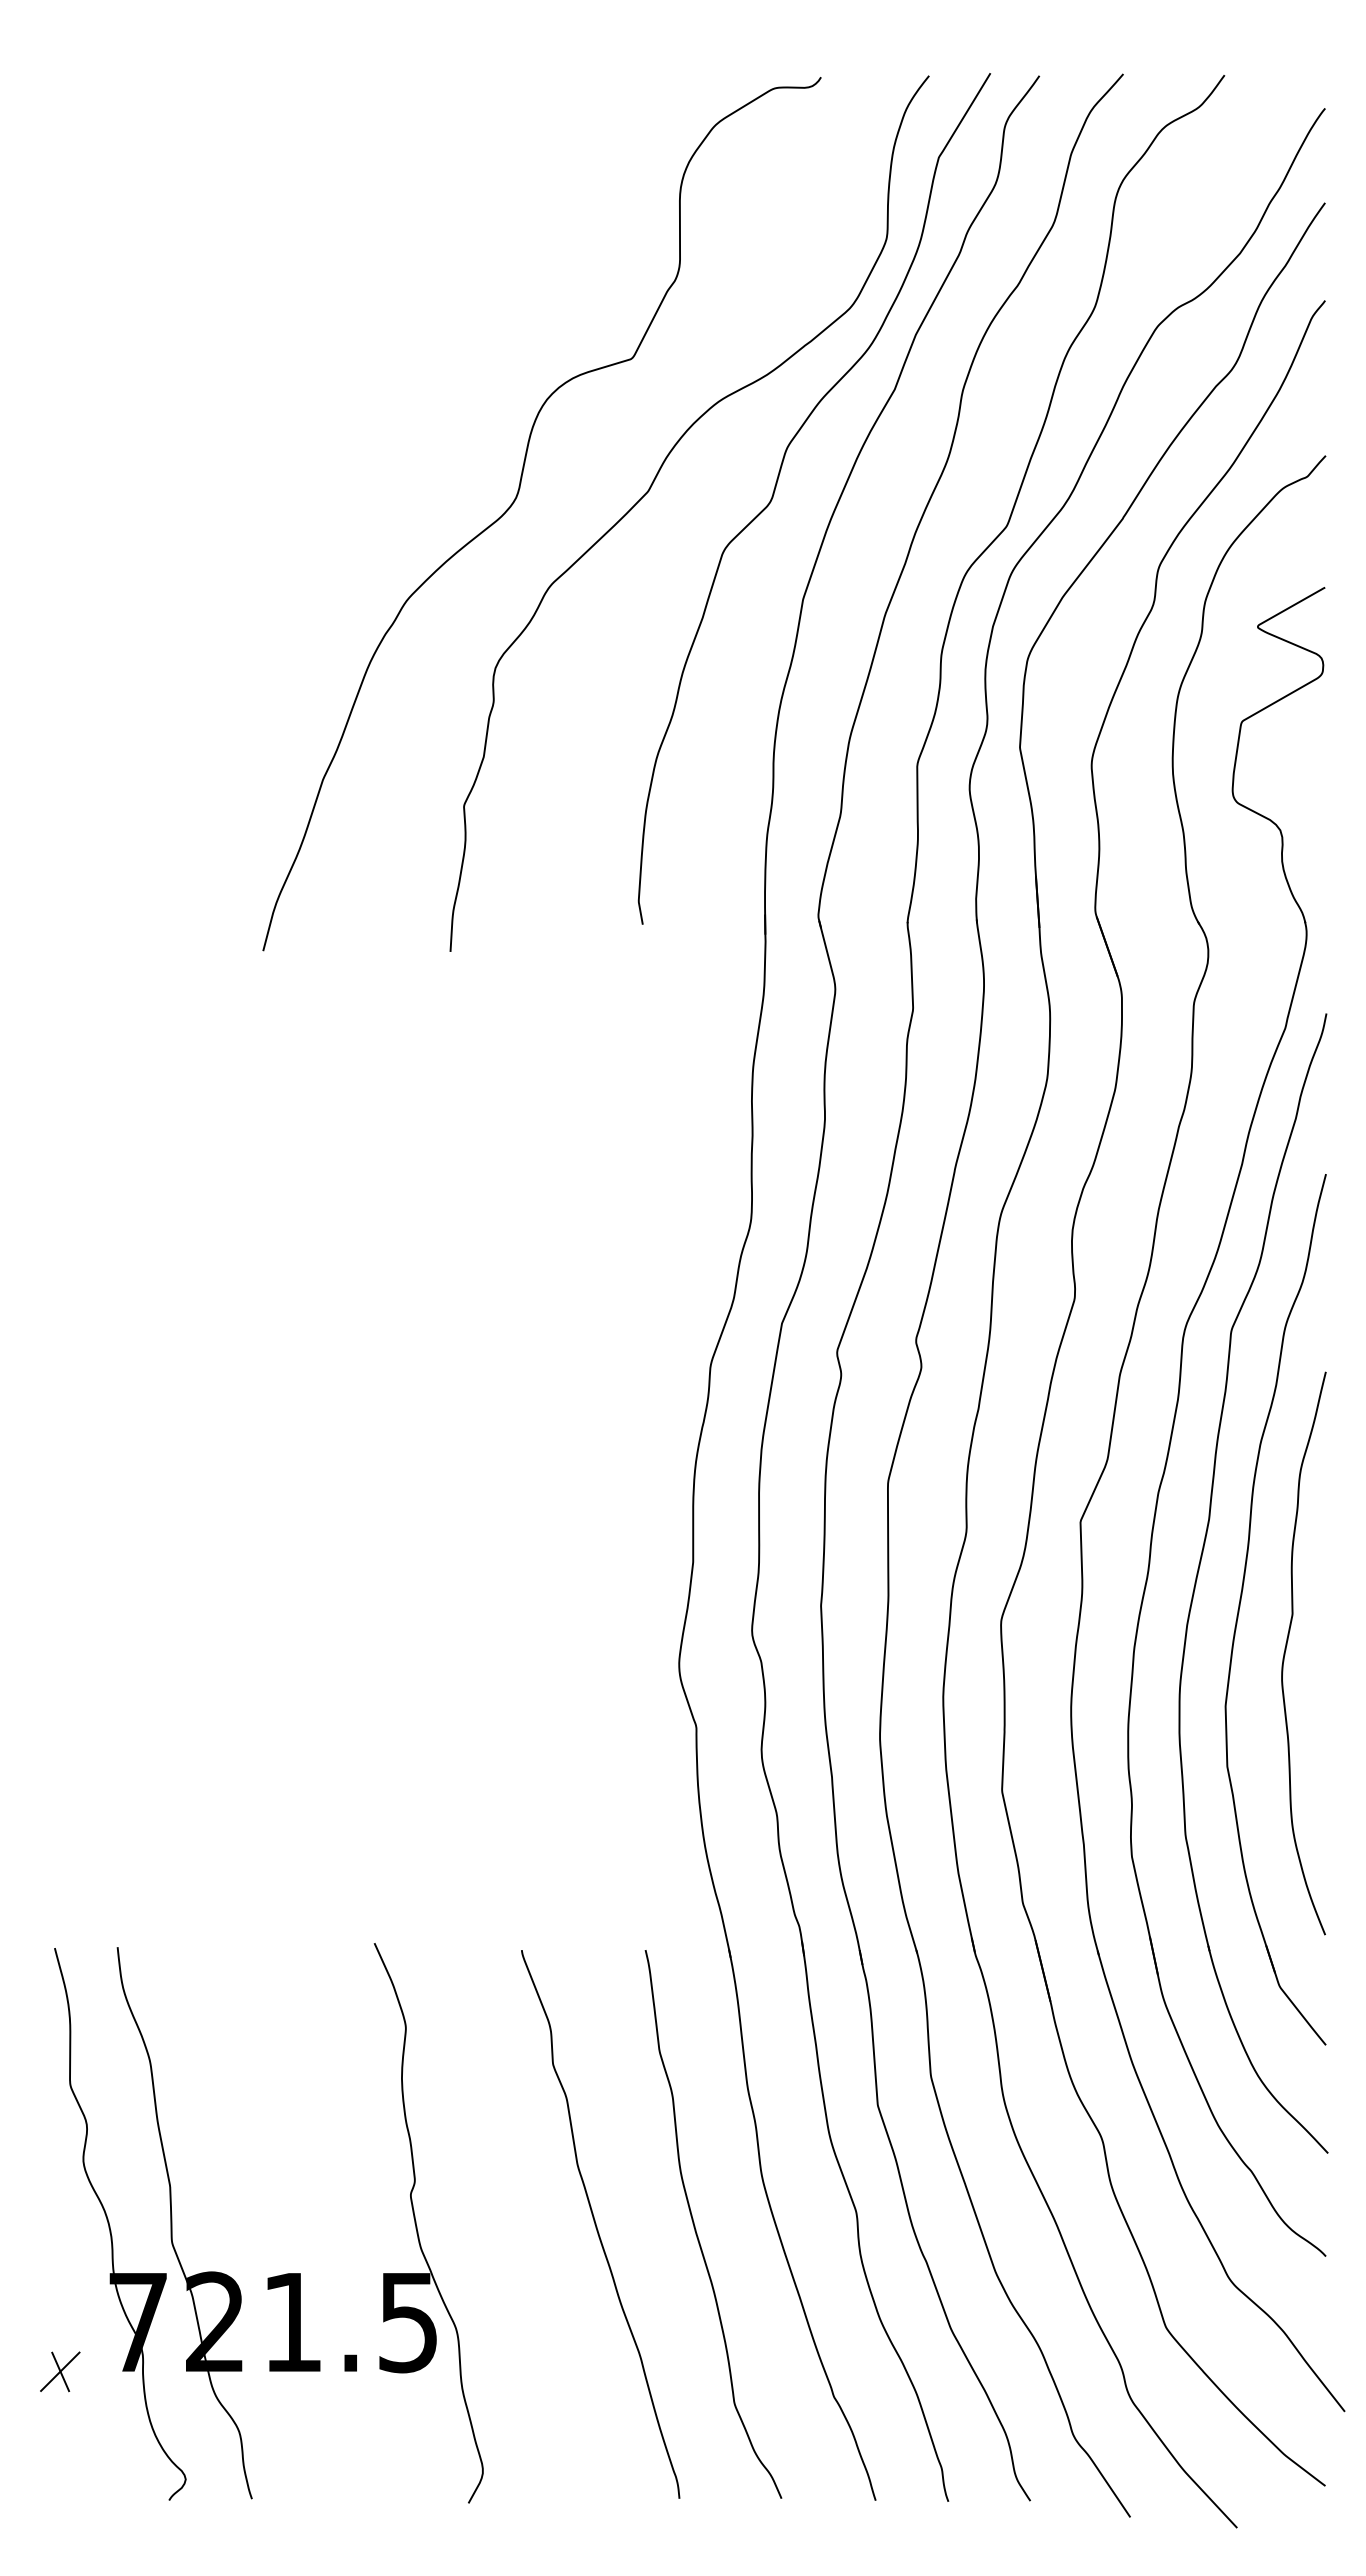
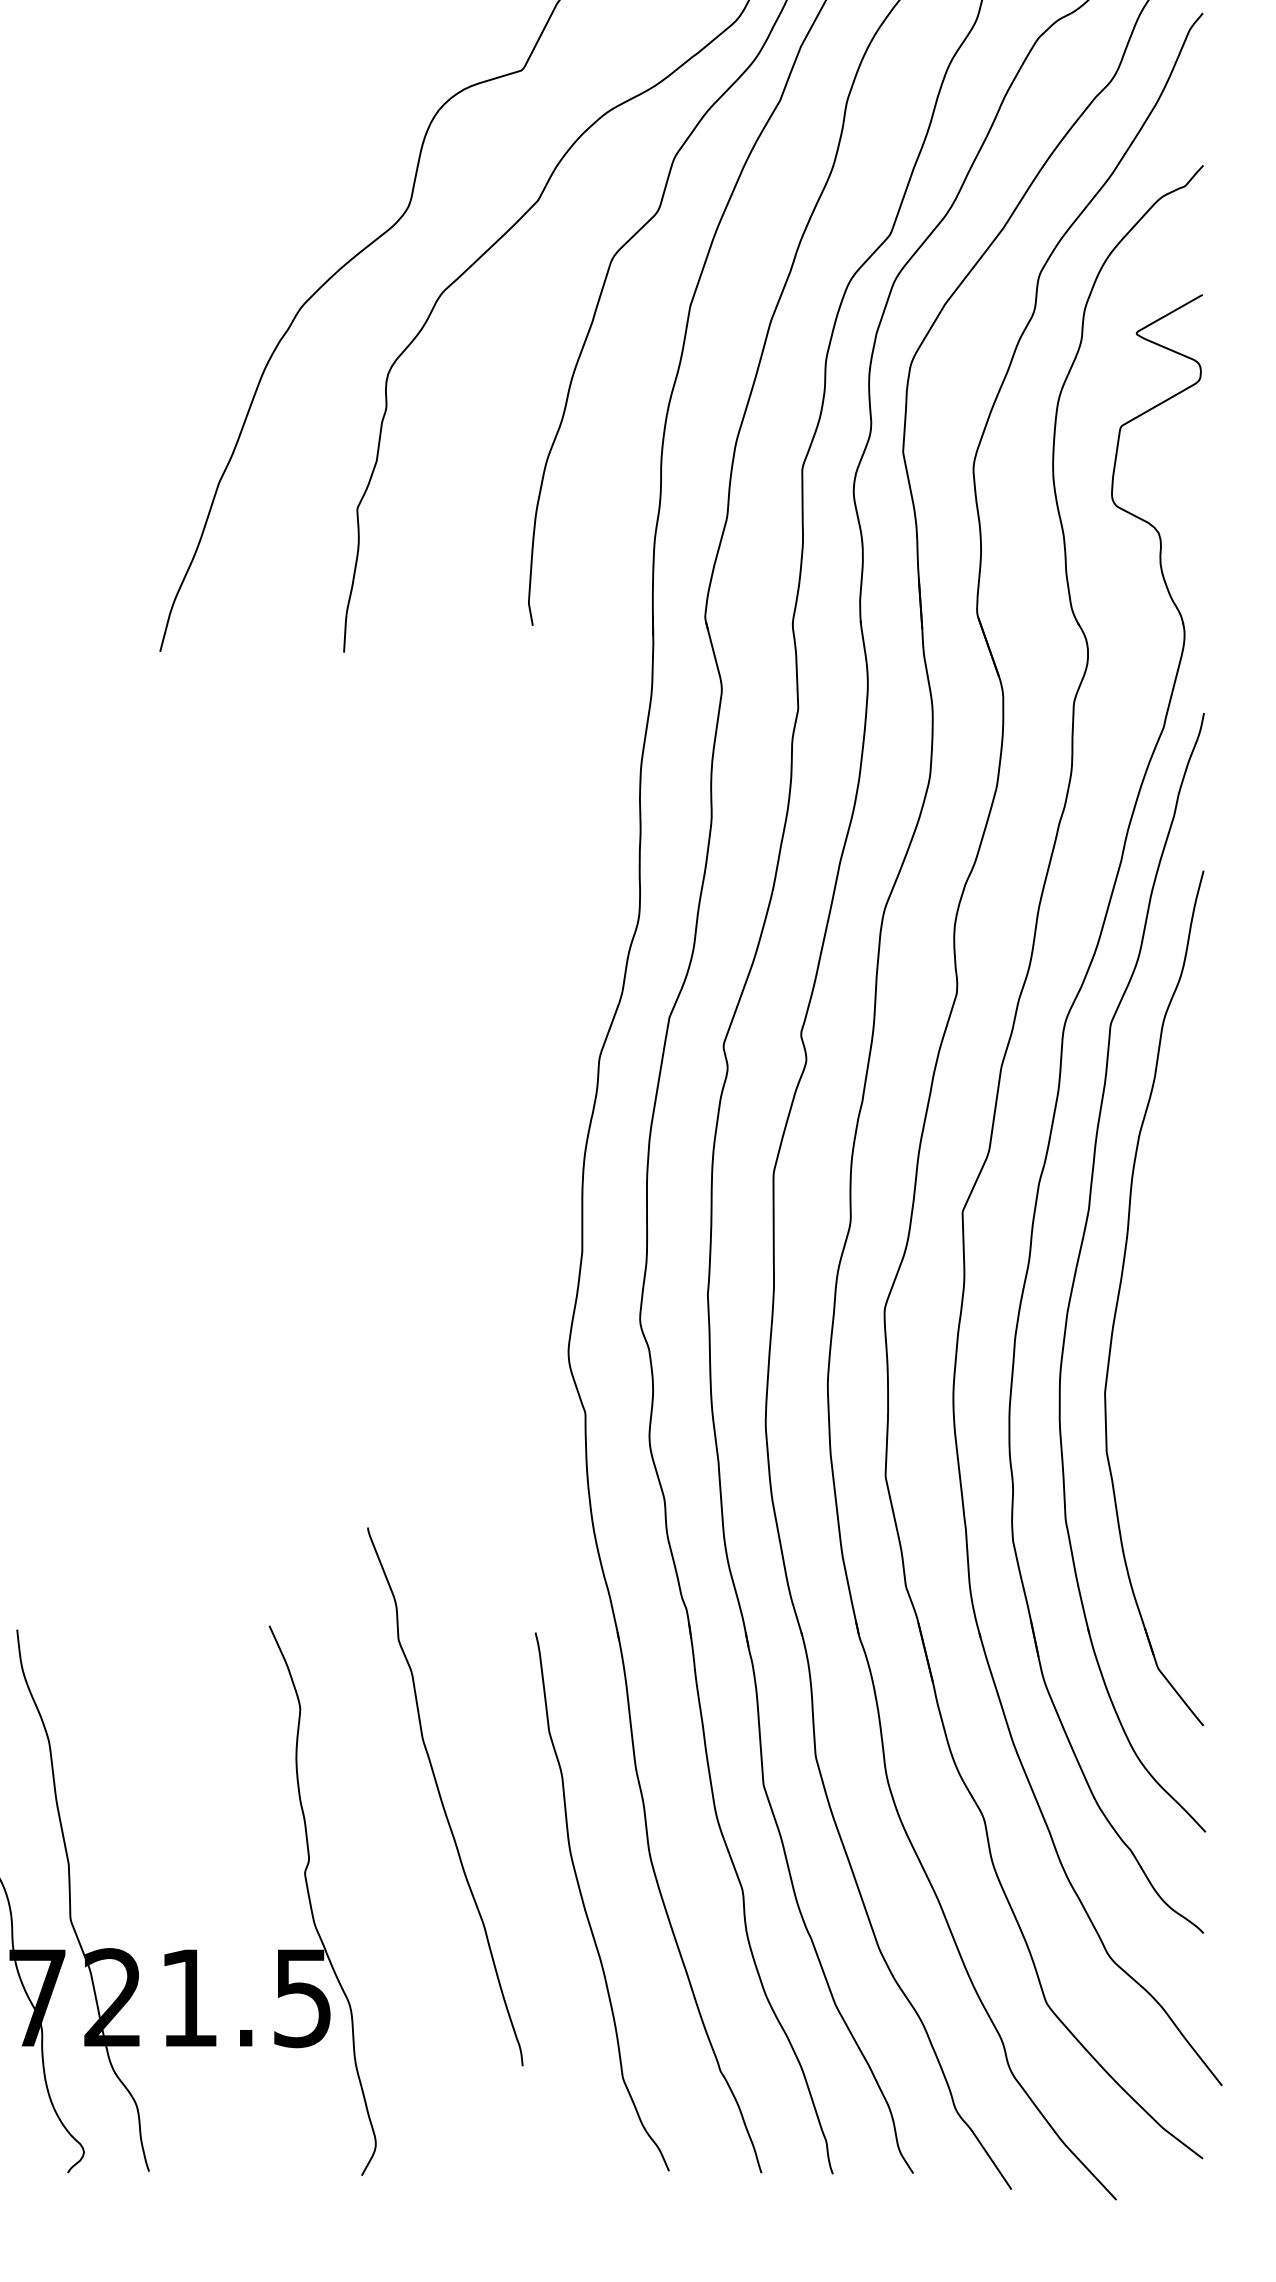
curve: (1286, 1650) -> (1164, 1338), removed
curve: (597, 2226) -> (442, 1798), moved

